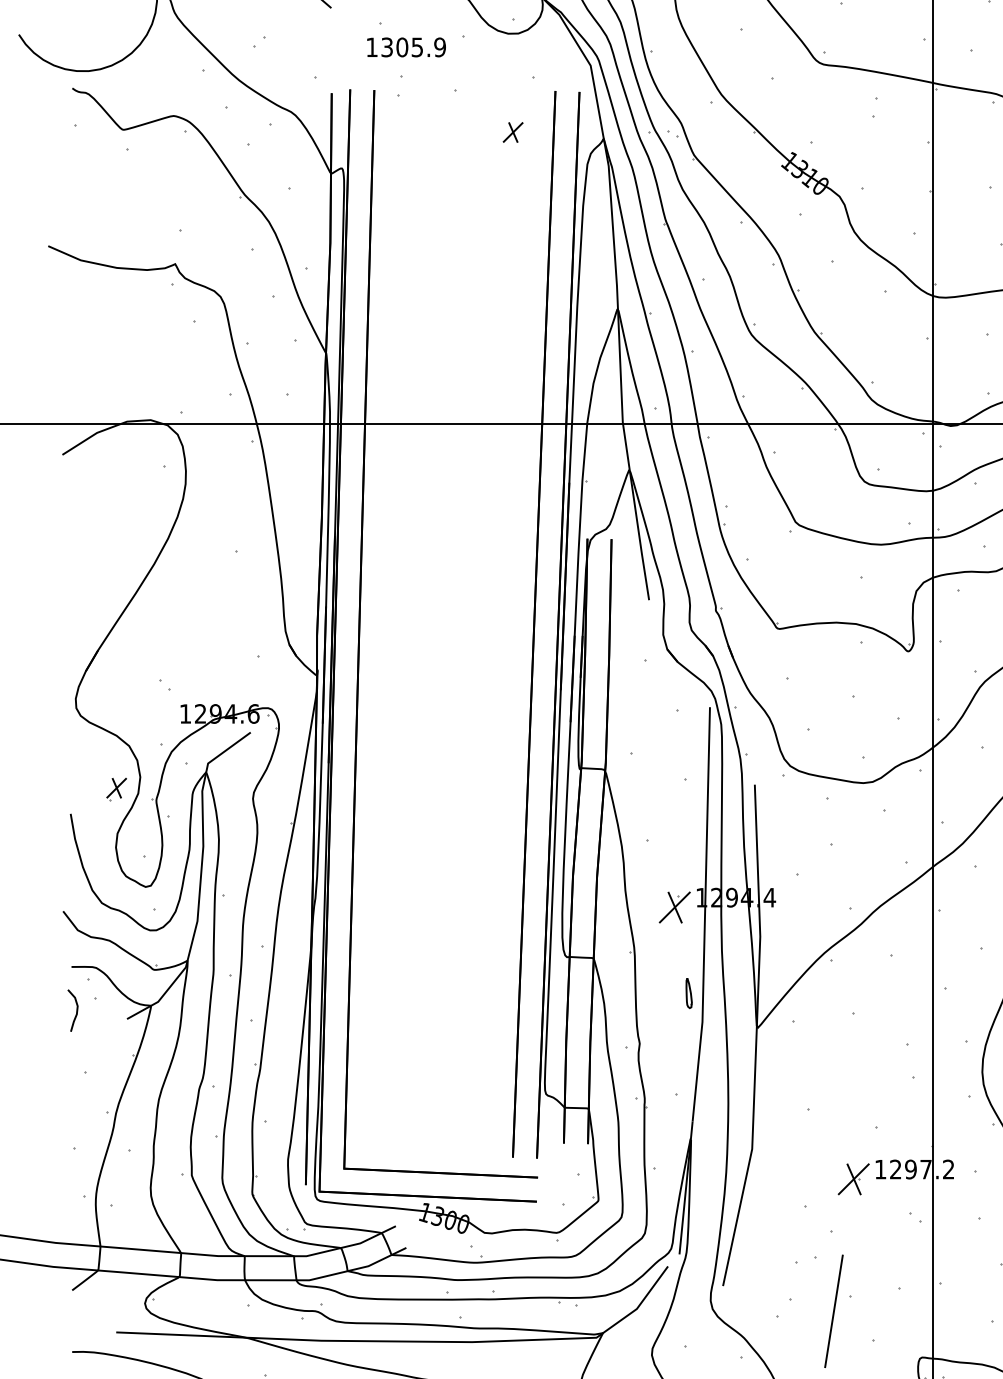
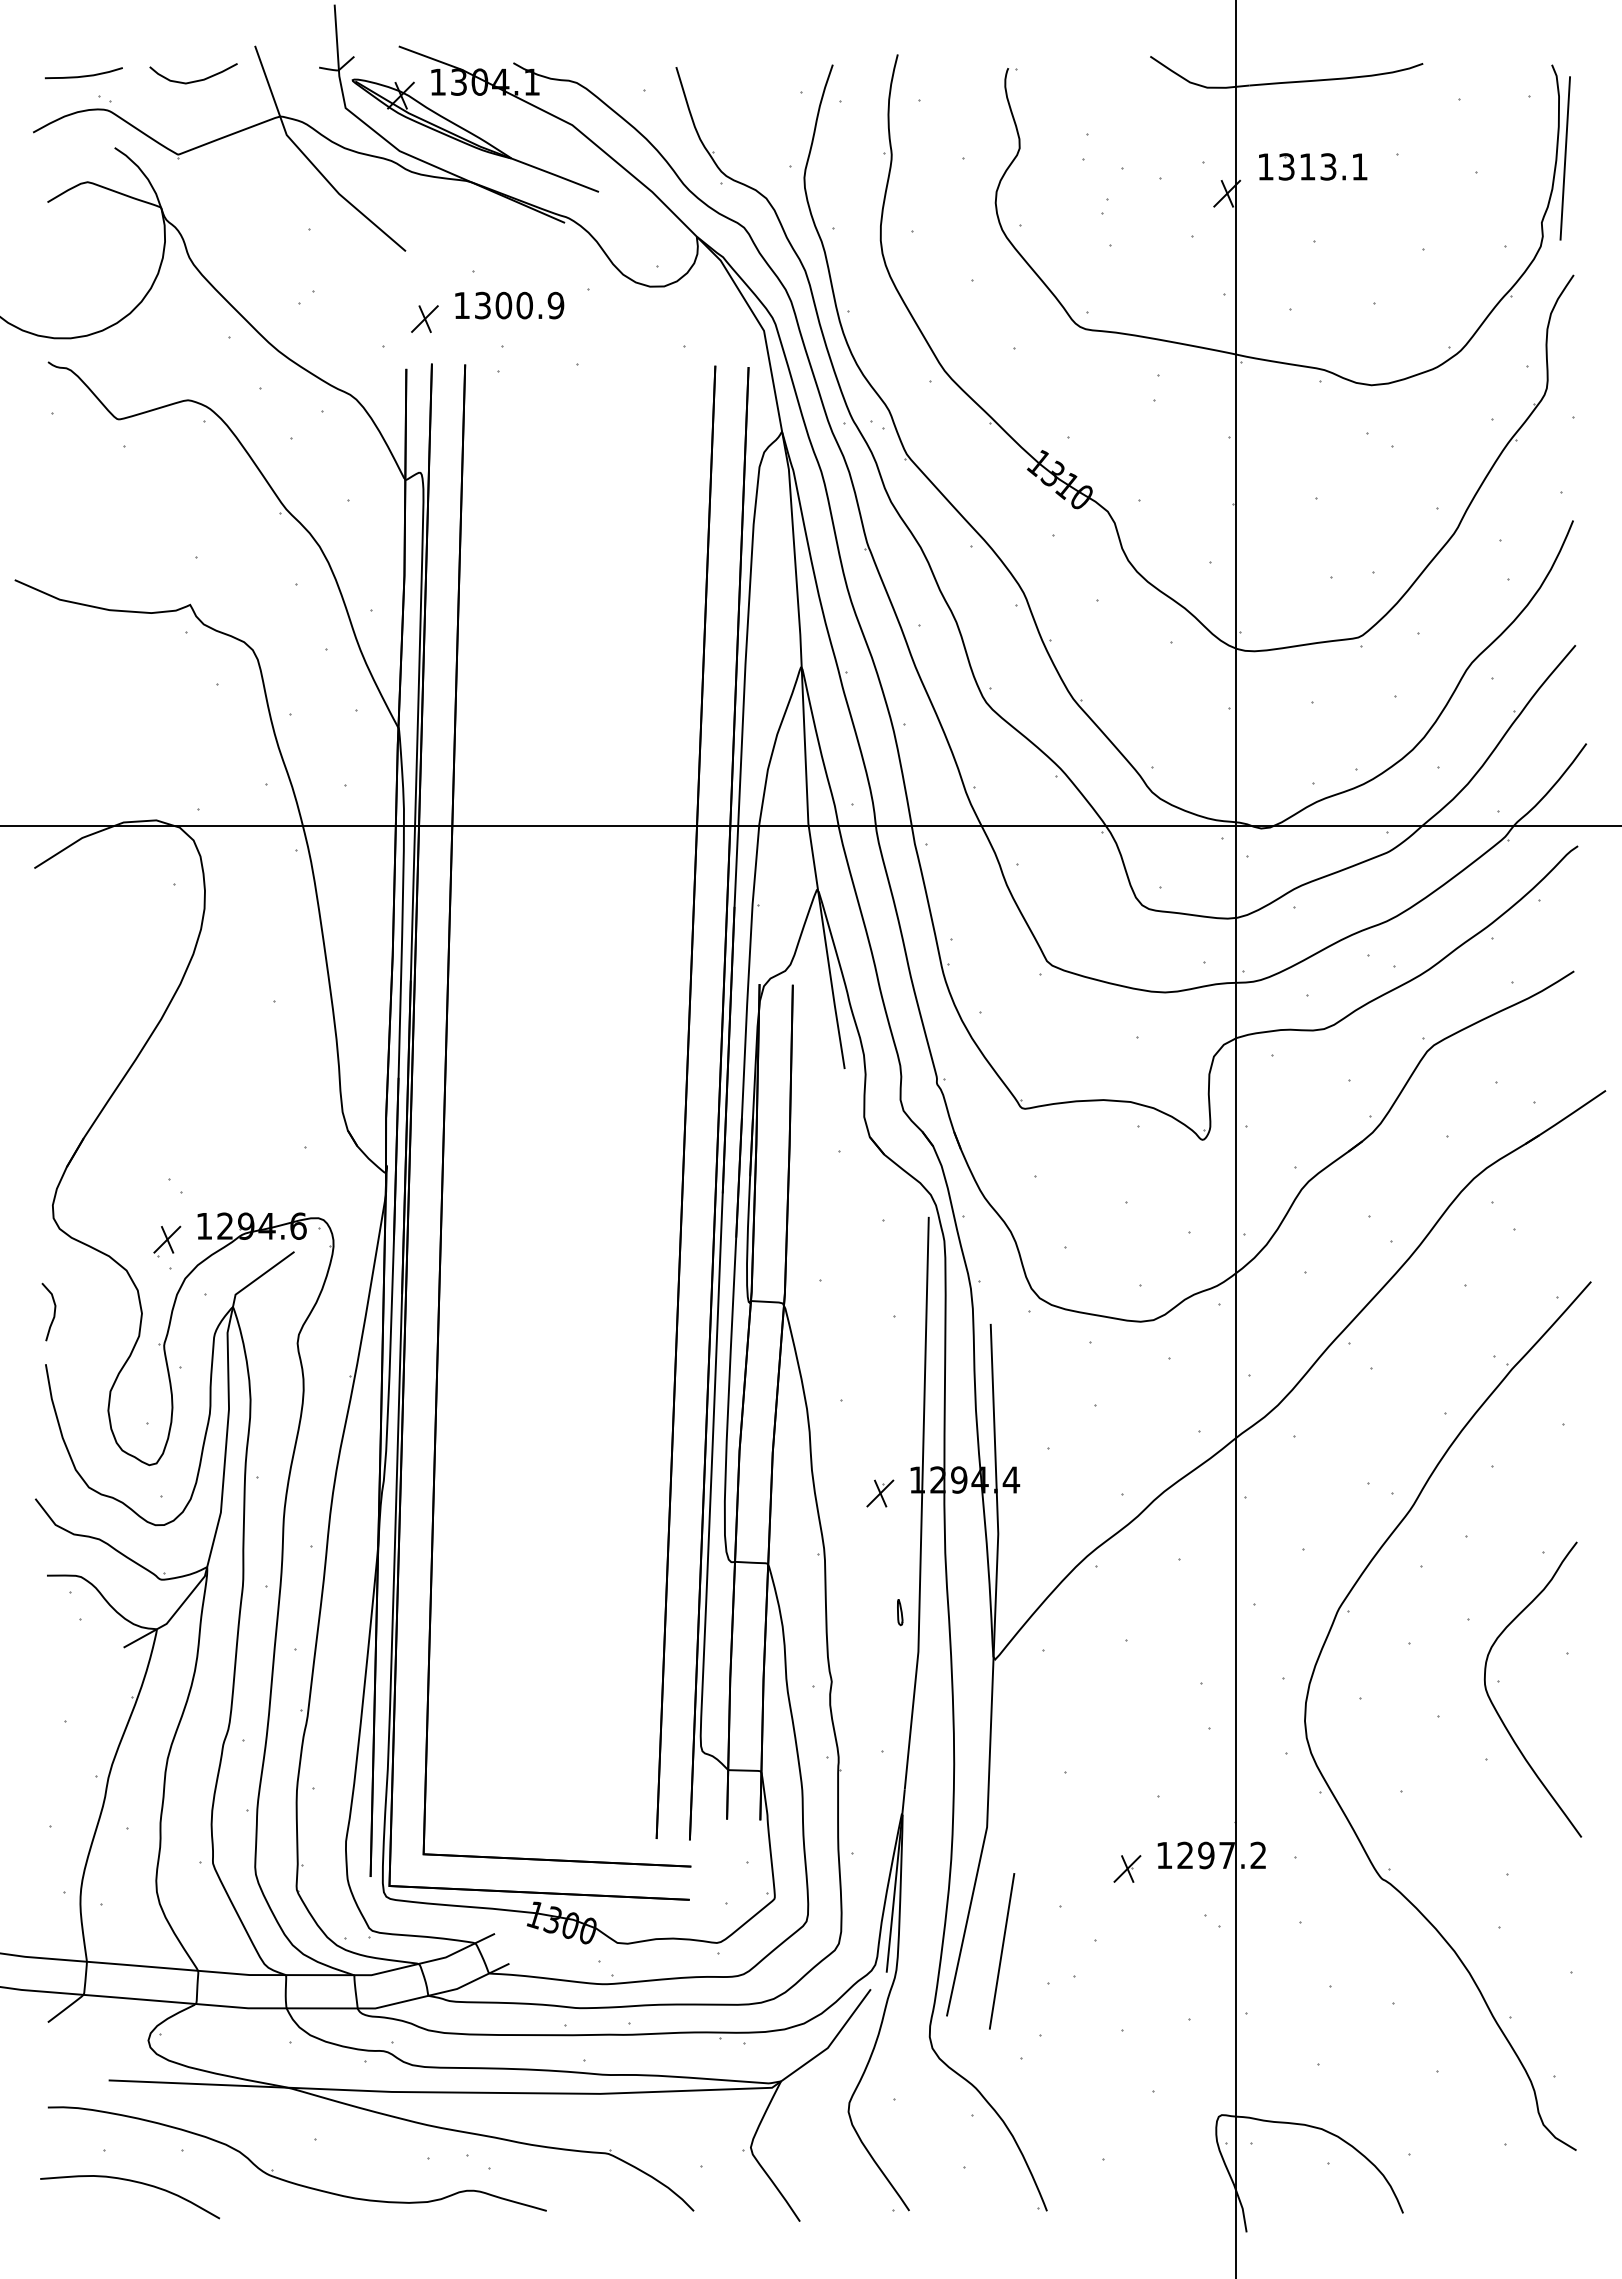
text: (417, 47) -> (524, 305), 1305.9 -> 1300.9
part: (512, 132) -> (424, 318), moved
part: (116, 789) -> (167, 1241), moved
part: (675, 907) -> (880, 1493), size x0.62
part: (689, 993) -> (900, 1612), size x0.62
curve: (76, 1011) -> (53, 1312), moved
part: (853, 1178) -> (1127, 1868), size x0.62
line: (834, 1311) -> (1002, 1951), moved

